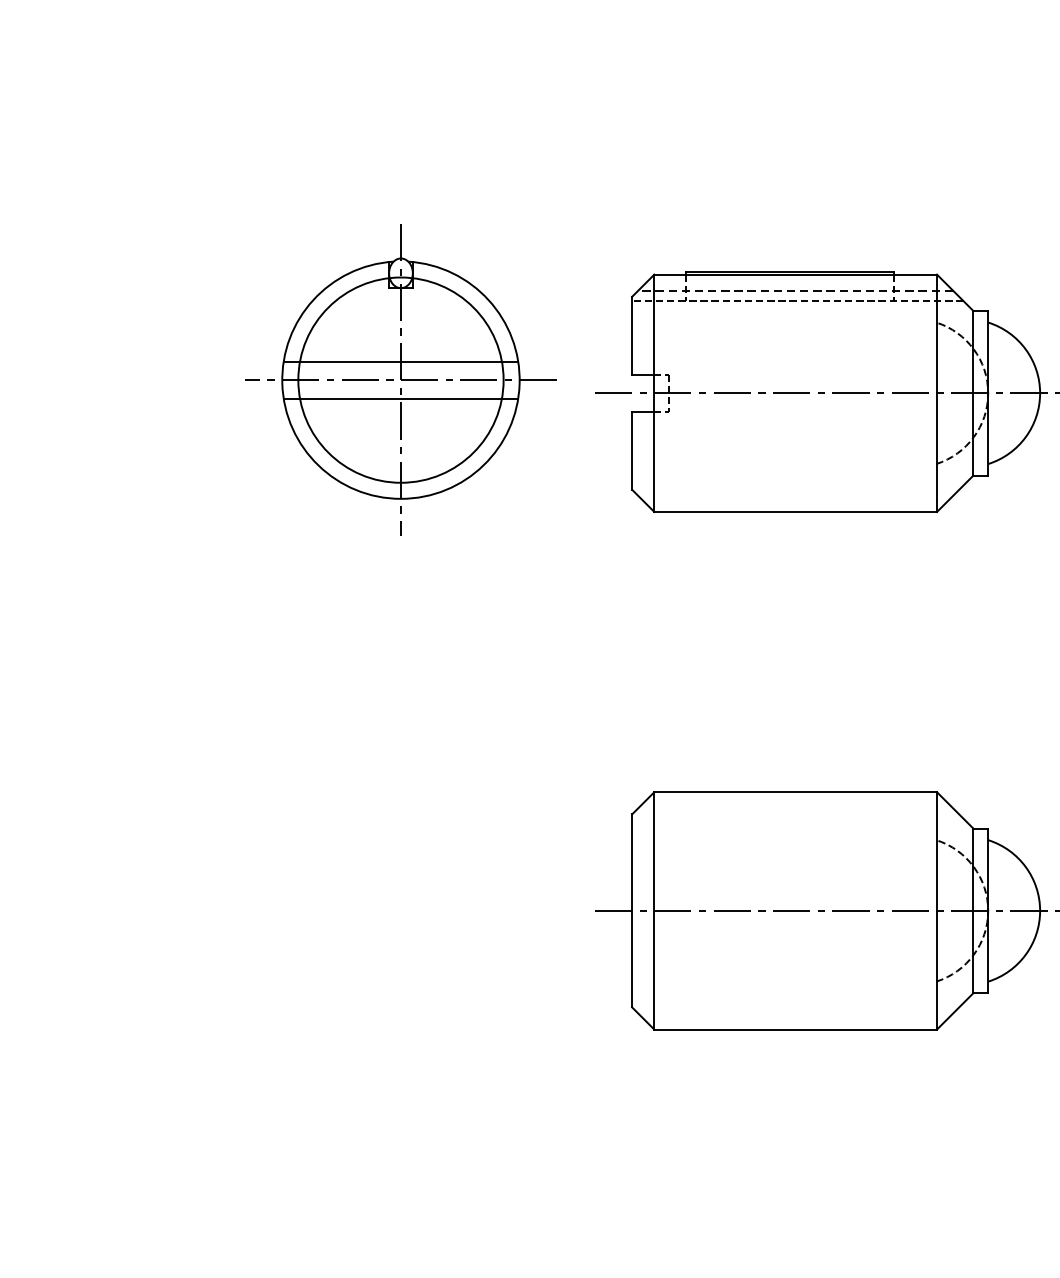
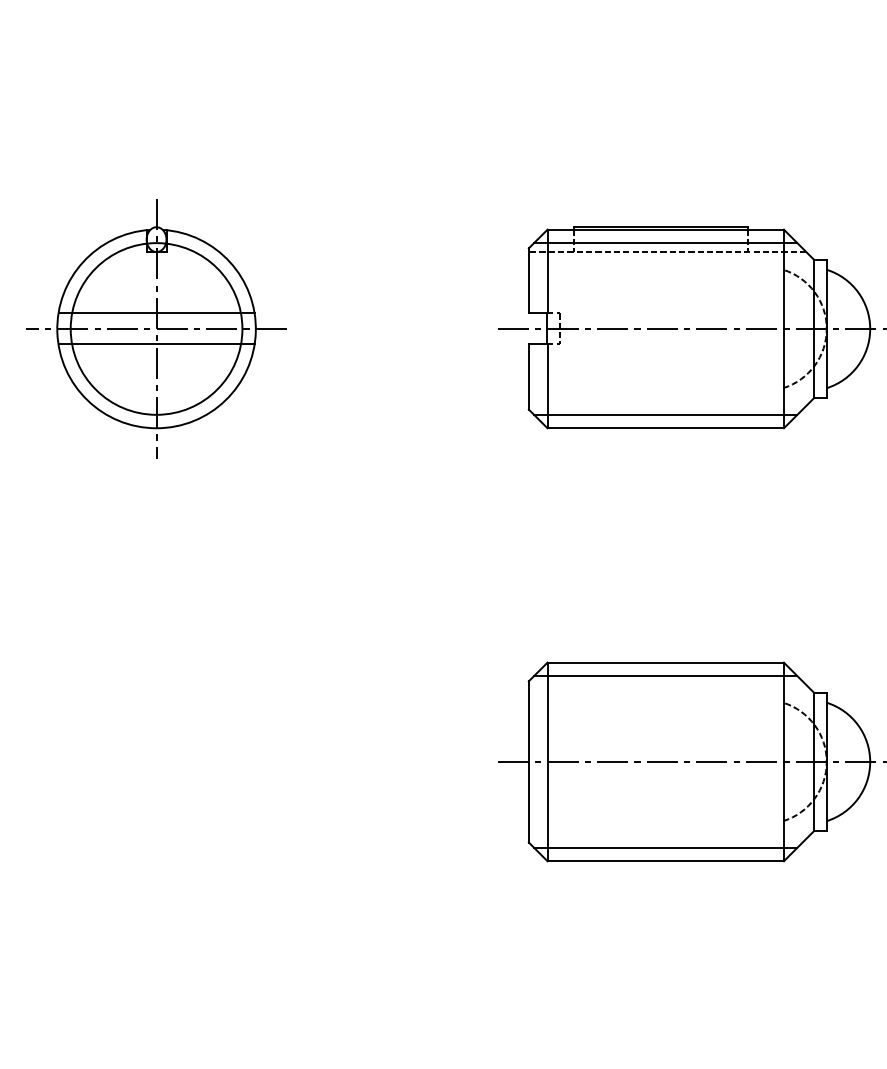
line: (795, 291) -> (665, 243), dashed -> solid
part: (400, 379) -> (156, 328), moved
line: (795, 495) -> (665, 414), added
line: (795, 808) -> (665, 676), added
line: (795, 1013) -> (665, 847), added

